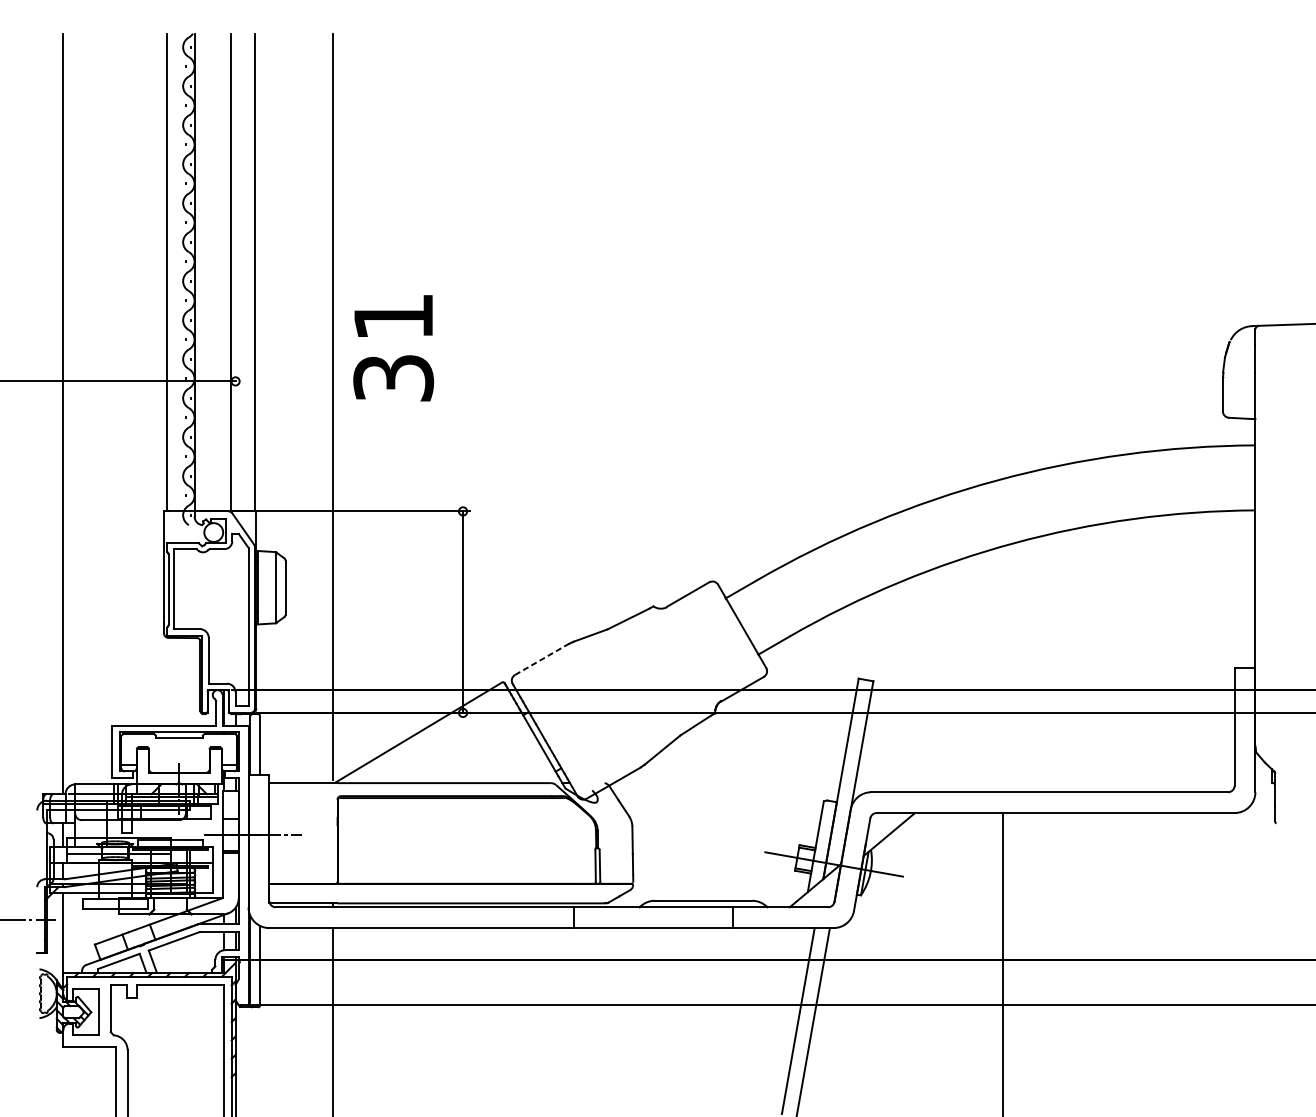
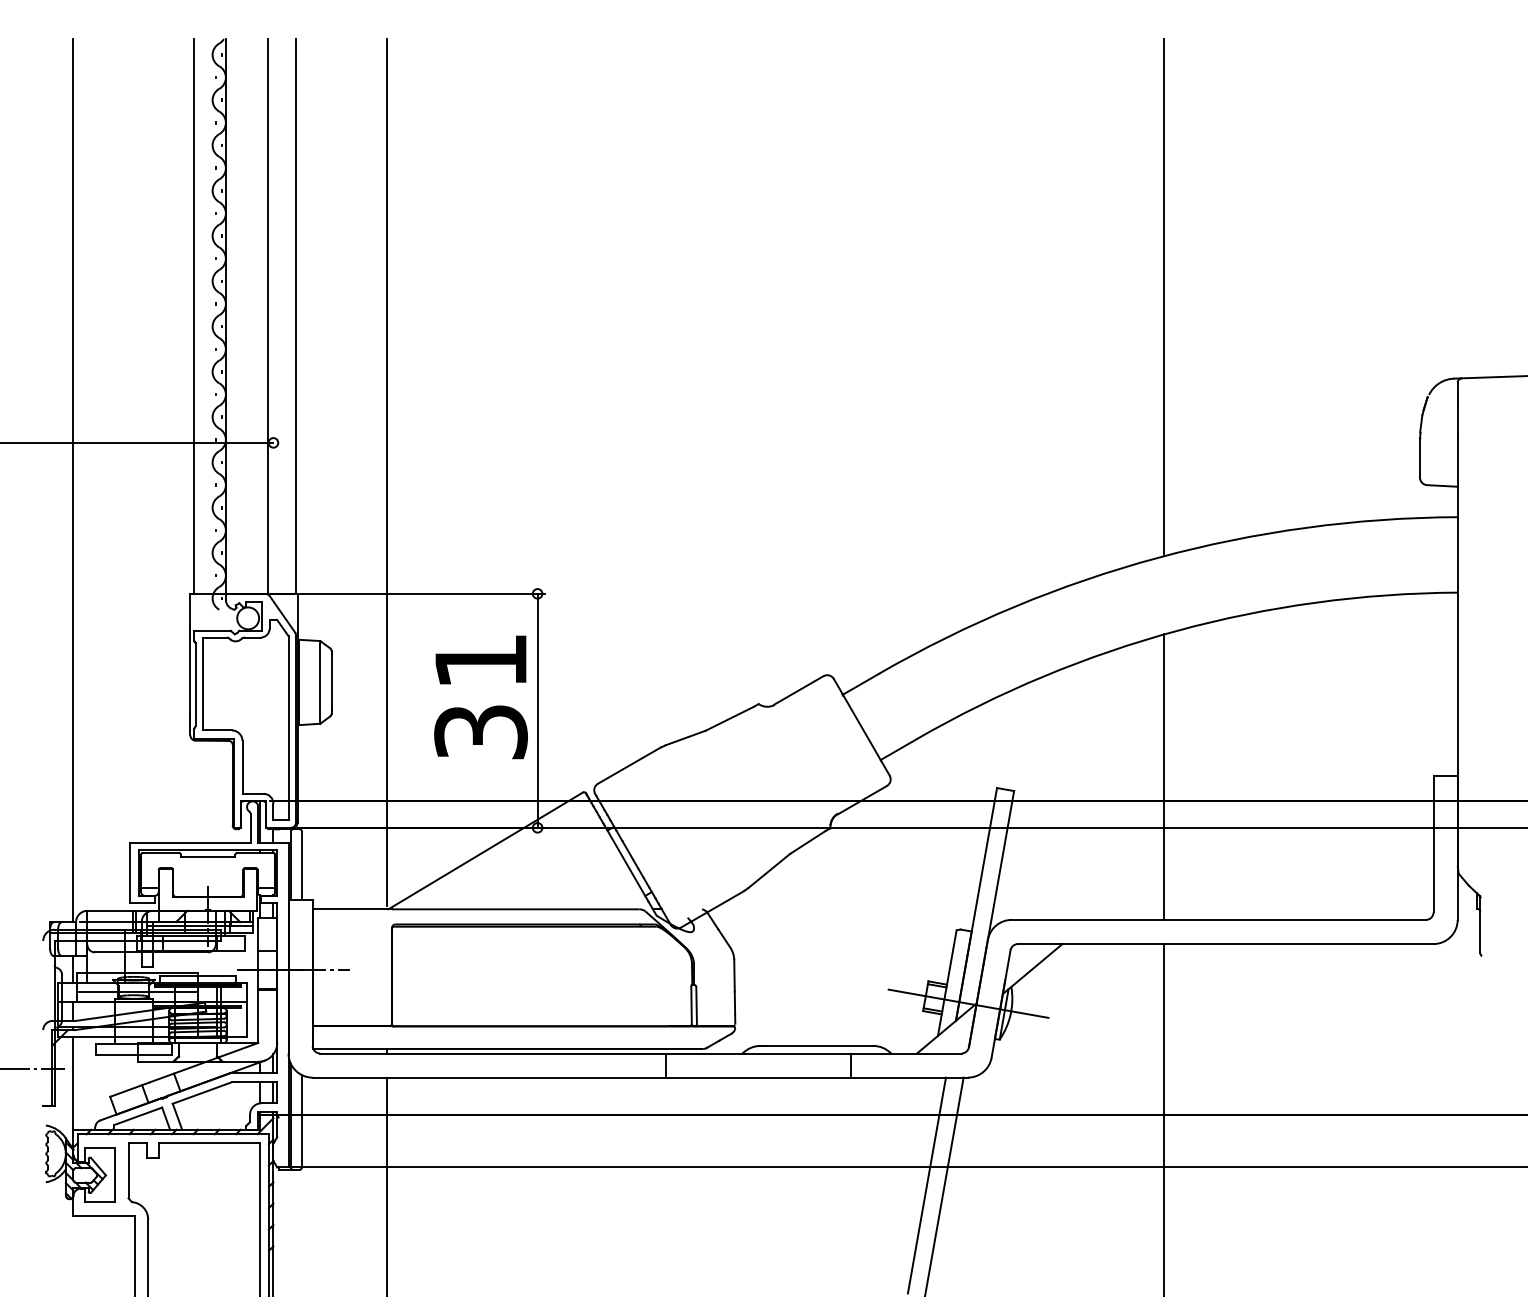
line: (1002, 256) -> (1164, 297), added
text: (393, 348) -> (480, 697), moved
line: (542, 659) -> (629, 765), dashed -> solid
line: (1002, 668) -> (1164, 776), added

